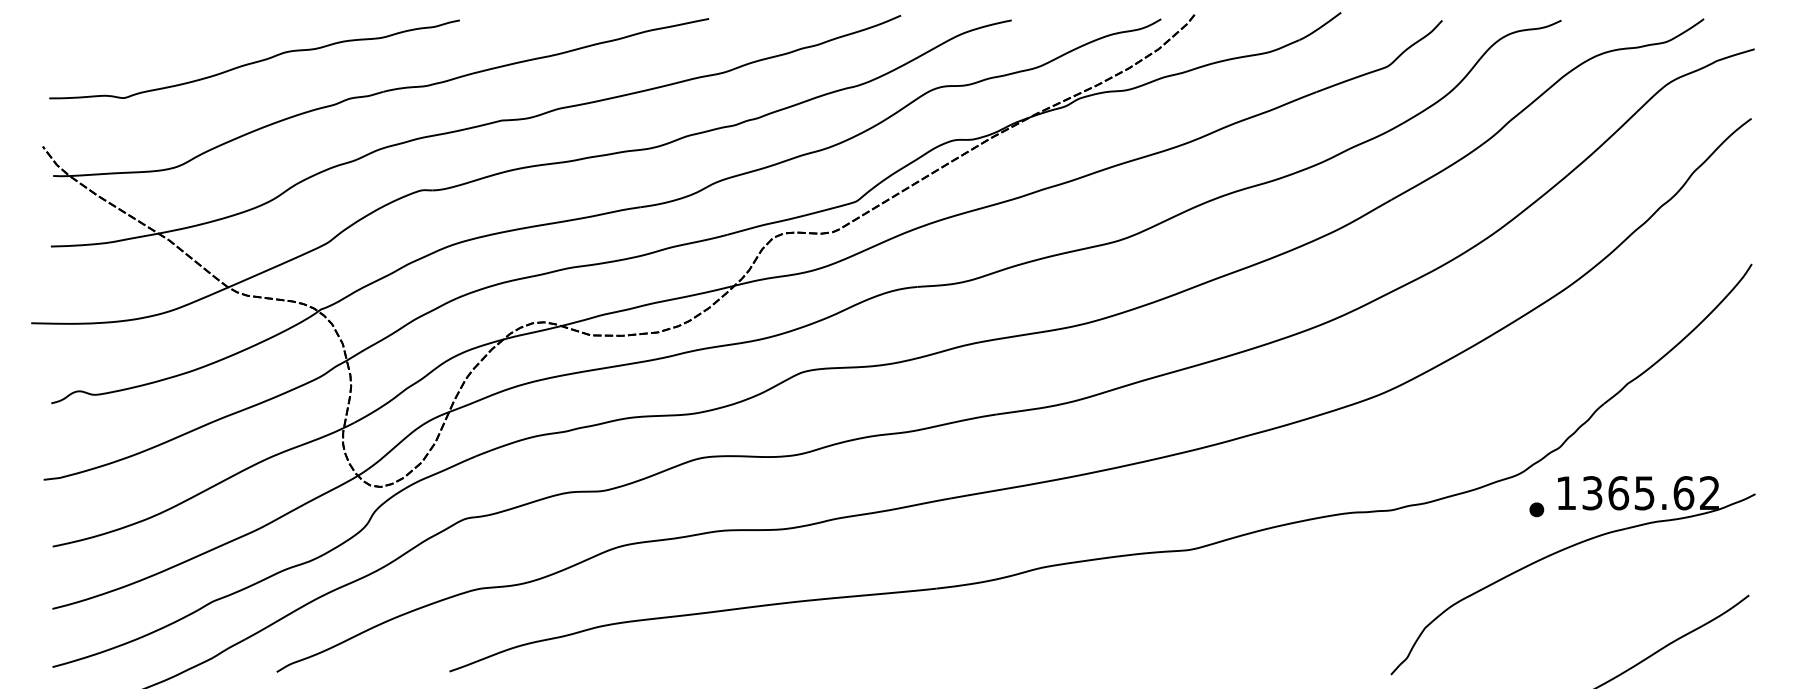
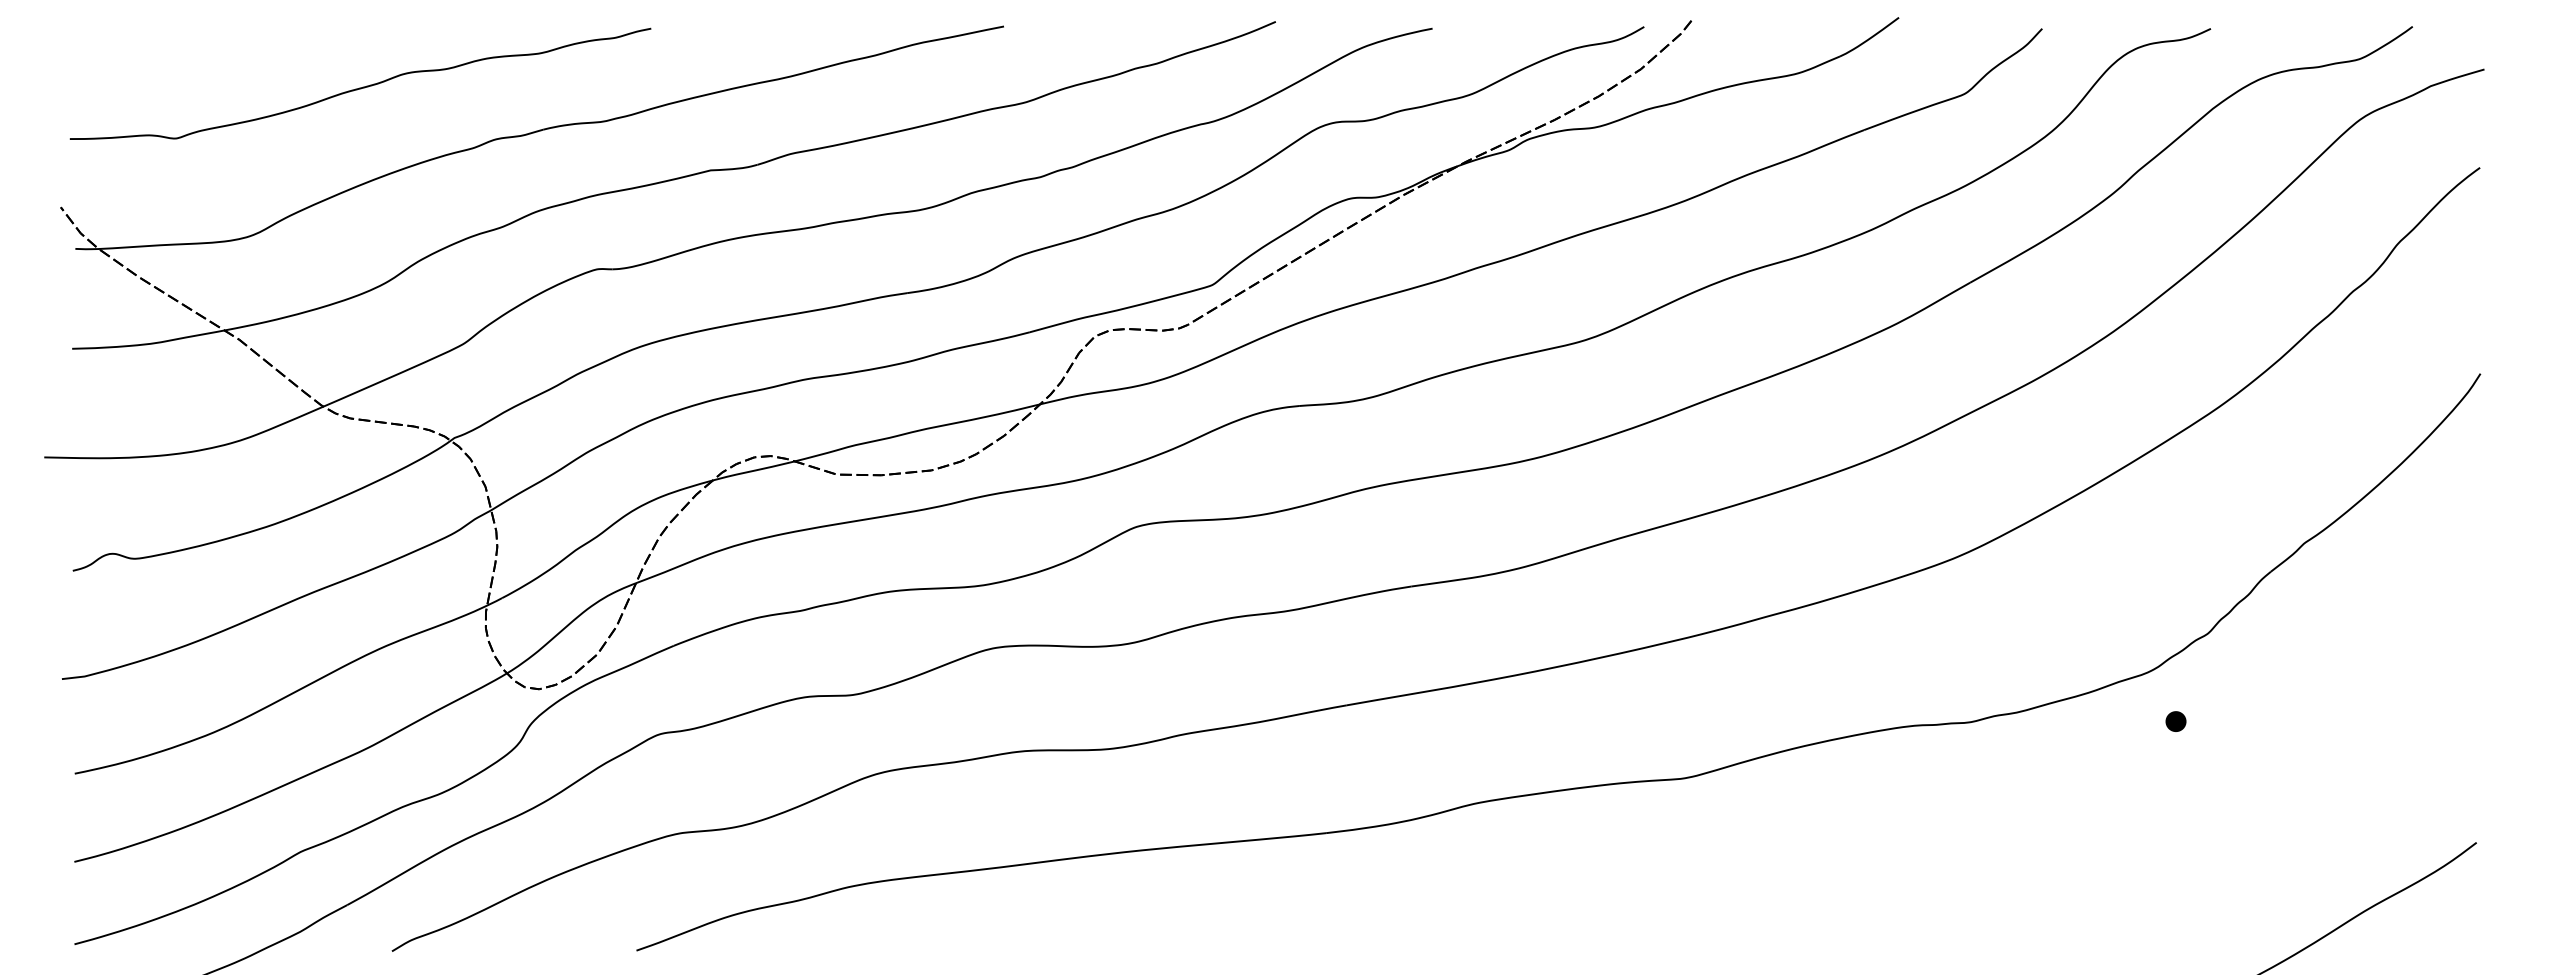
part: (1564, 550) -> (2215, 778), removed

